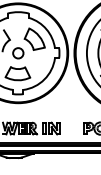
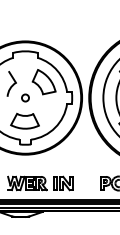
circle: (18, 52) -> (25, 97), size x0.6

